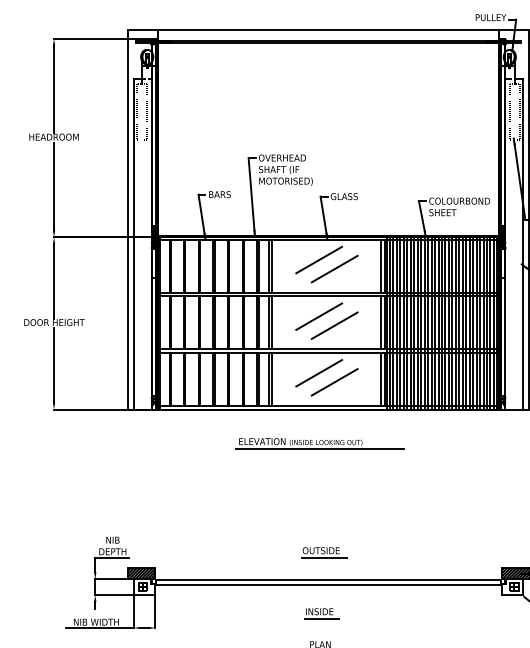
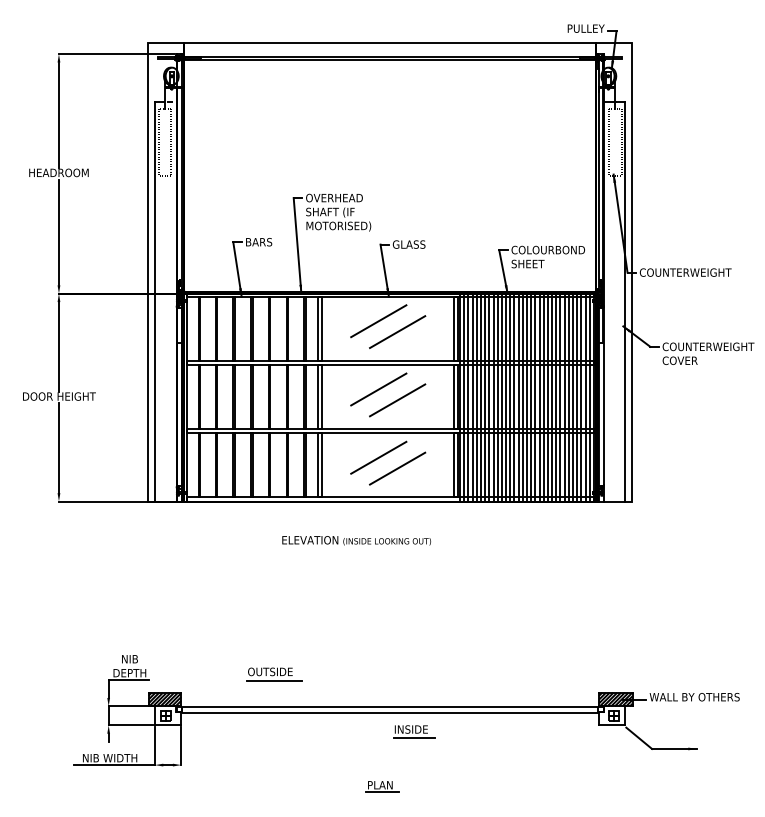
line: (319, 448) -> (379, 548), removed
part: (324, 552) -> (274, 674), moved
part: (322, 613) -> (414, 731), moved

